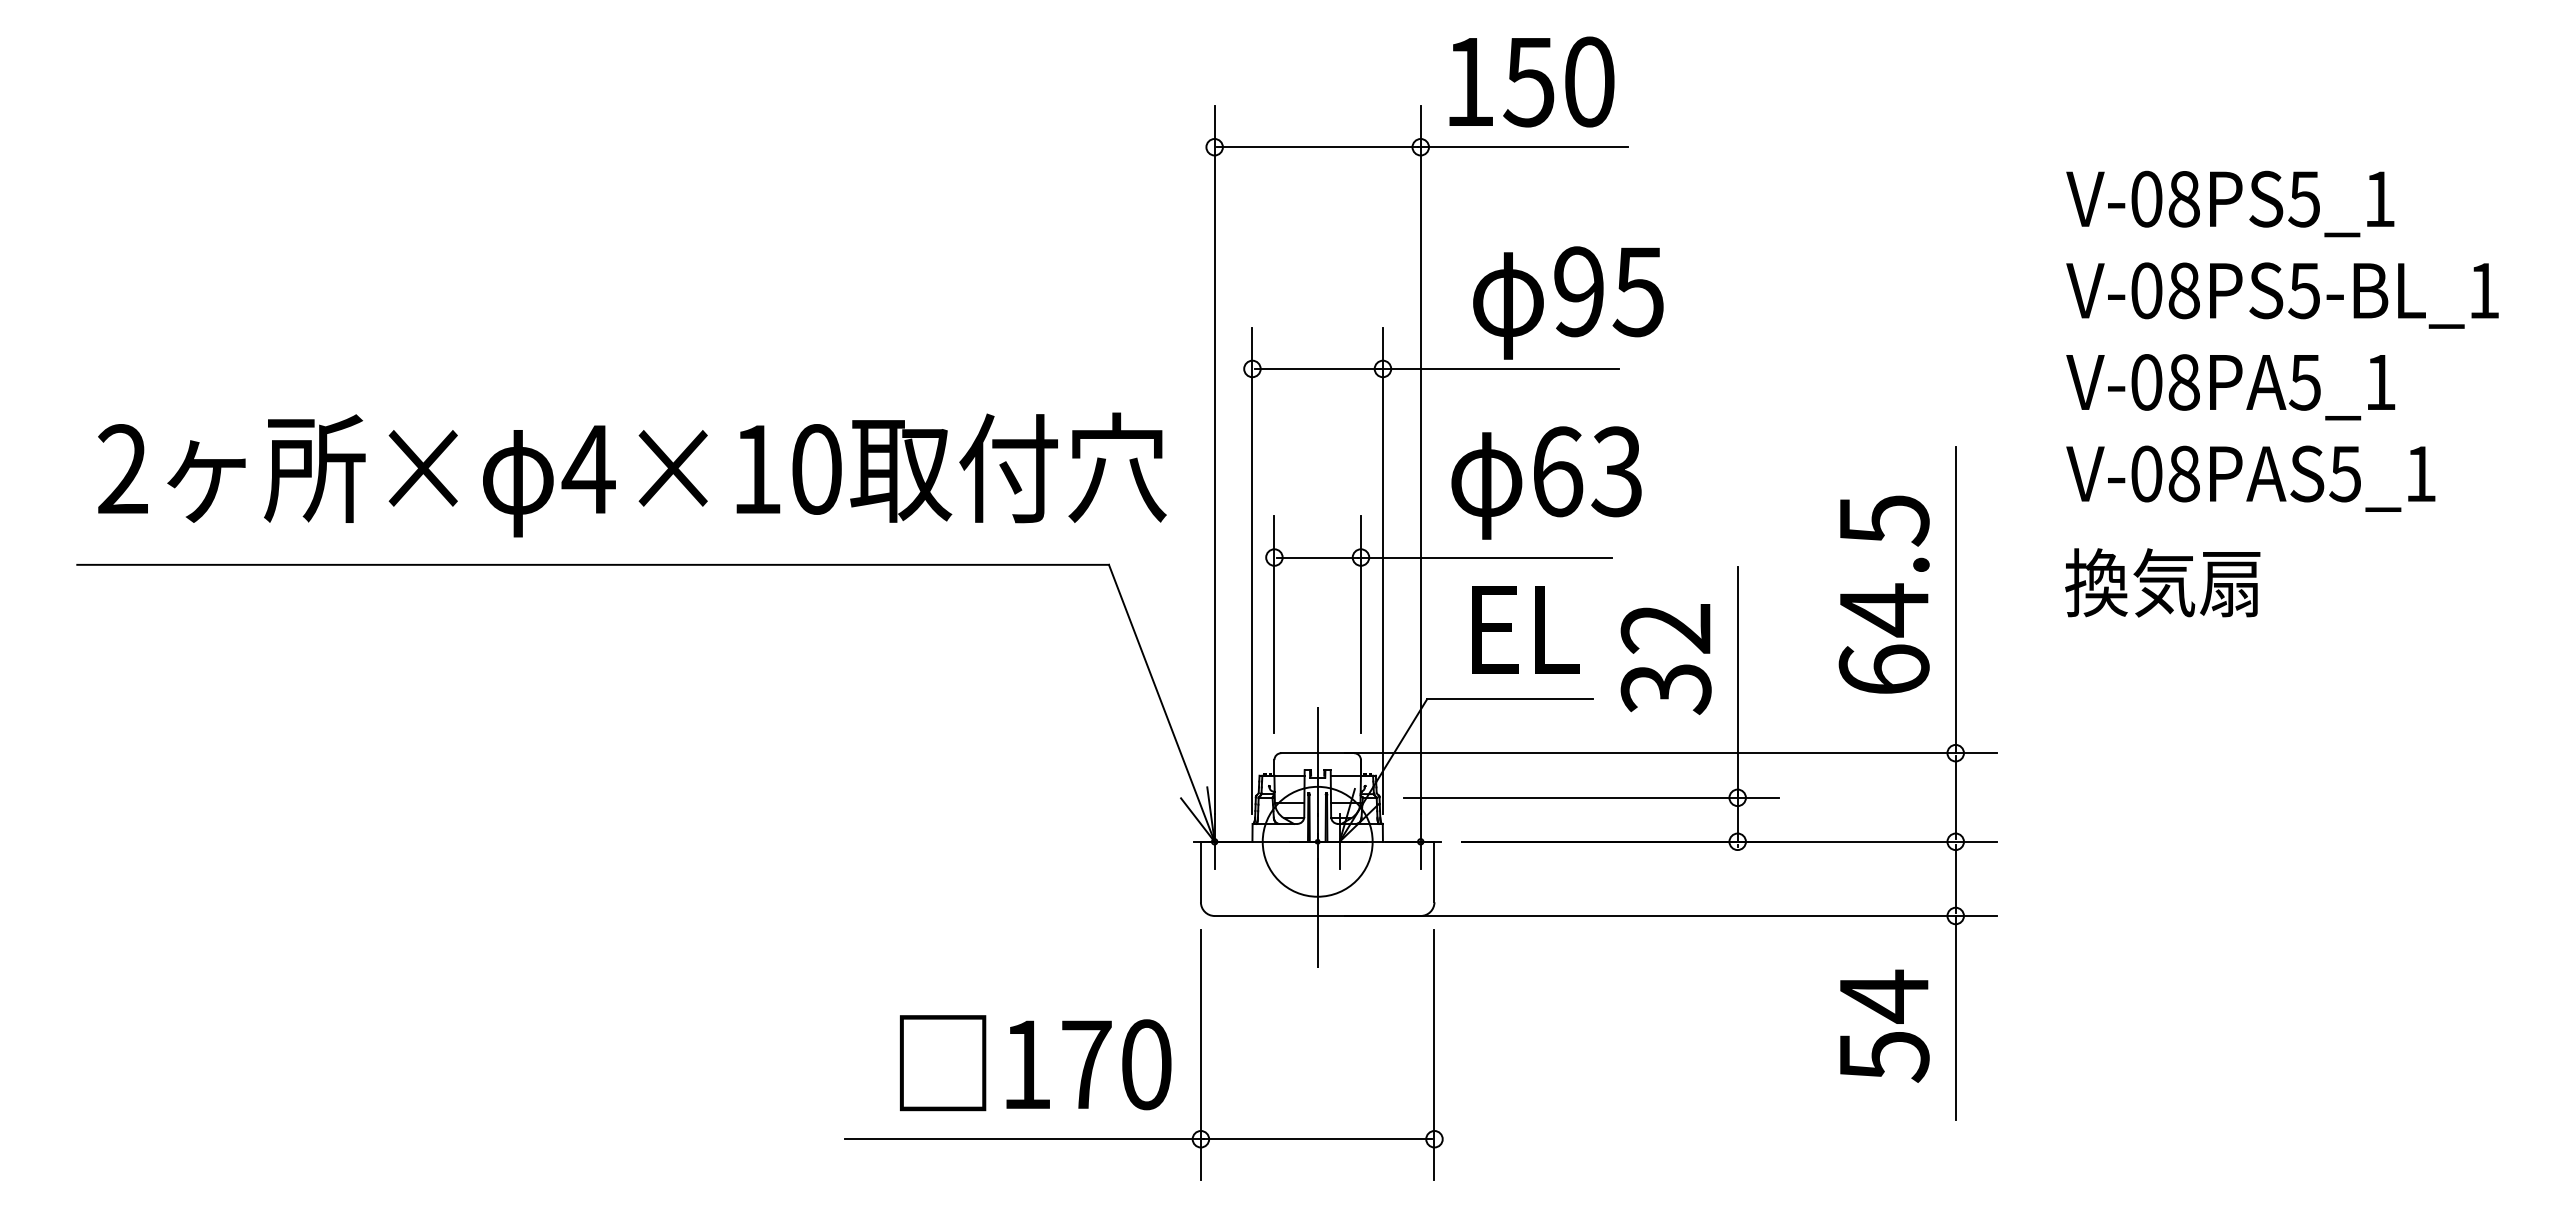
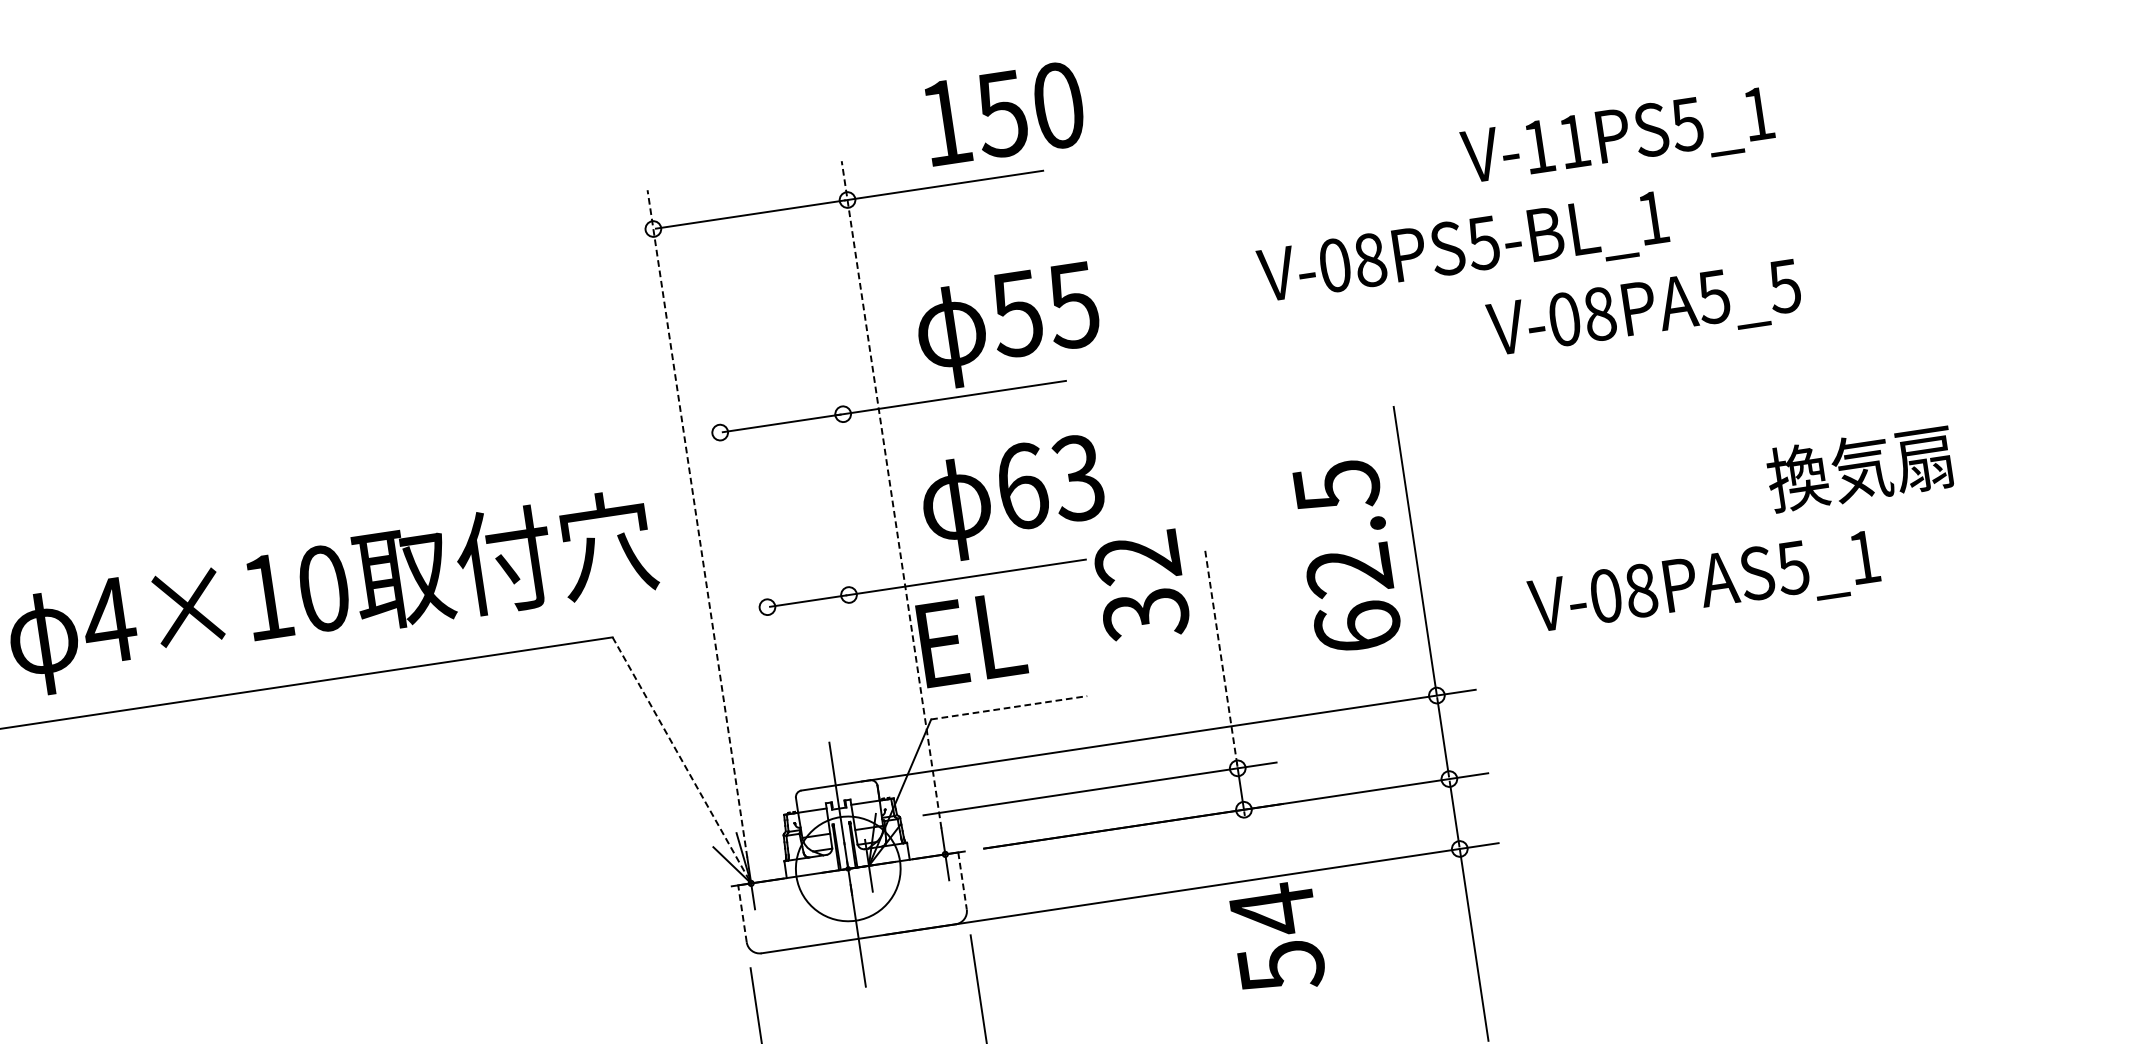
text: (1531, 81) -> (1003, 113), moved
text: (2165, 198) -> (1556, 143), V-08PS5_1 -> V-11PS5_1
text: (1577, 291) -> (1015, 313), 95 -> 55
text: (2282, 295) -> (1463, 250), moved
text: (2379, 382) -> (1783, 286), V-08PA5_1 -> V-08PA5_5
line: (1214, 459) -> (697, 523), solid -> dashed
line: (1420, 459) -> (891, 494), solid -> dashed
text: (2250, 478) -> (1704, 585), moved
line: (1252, 570) -> (748, 622), removed
line: (1382, 570) -> (871, 604), removed
text: (2162, 582) -> (1860, 467), moved
text: (1883, 610) -> (1348, 571), 64.5 -> 62.5
line: (1274, 624) -> (776, 670), removed
line: (1360, 624) -> (857, 658), removed
text: (1525, 629) -> (971, 639), moved
text: (1665, 659) -> (1141, 586), moved
line: (1737, 682) -> (1221, 659), solid -> dashed
line: (1509, 699) -> (1008, 707), solid -> dashed
line: (1162, 703) -> (682, 760), solid -> dashed
line: (1200, 871) -> (742, 913), solid -> dashed
line: (1434, 872) -> (962, 881), solid -> dashed
text: (1884, 1025) -> (1277, 937), moved

